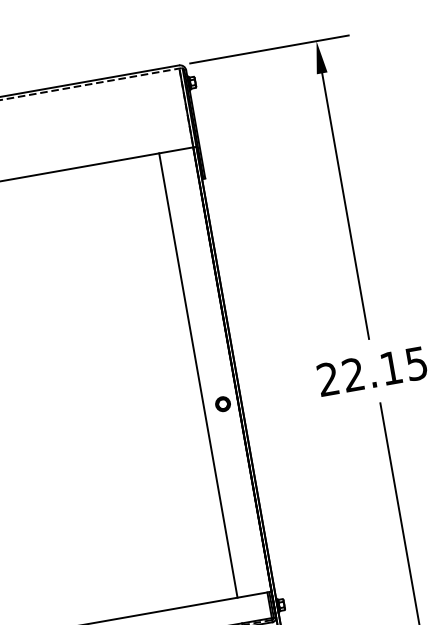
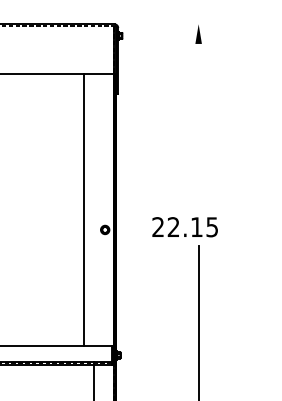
line: (268, 49) -> (169, 24), removed
line: (345, 204) -> (198, 124), removed
text: (371, 372) -> (184, 227), moved
line: (198, 375) -> (83, 210), moved

